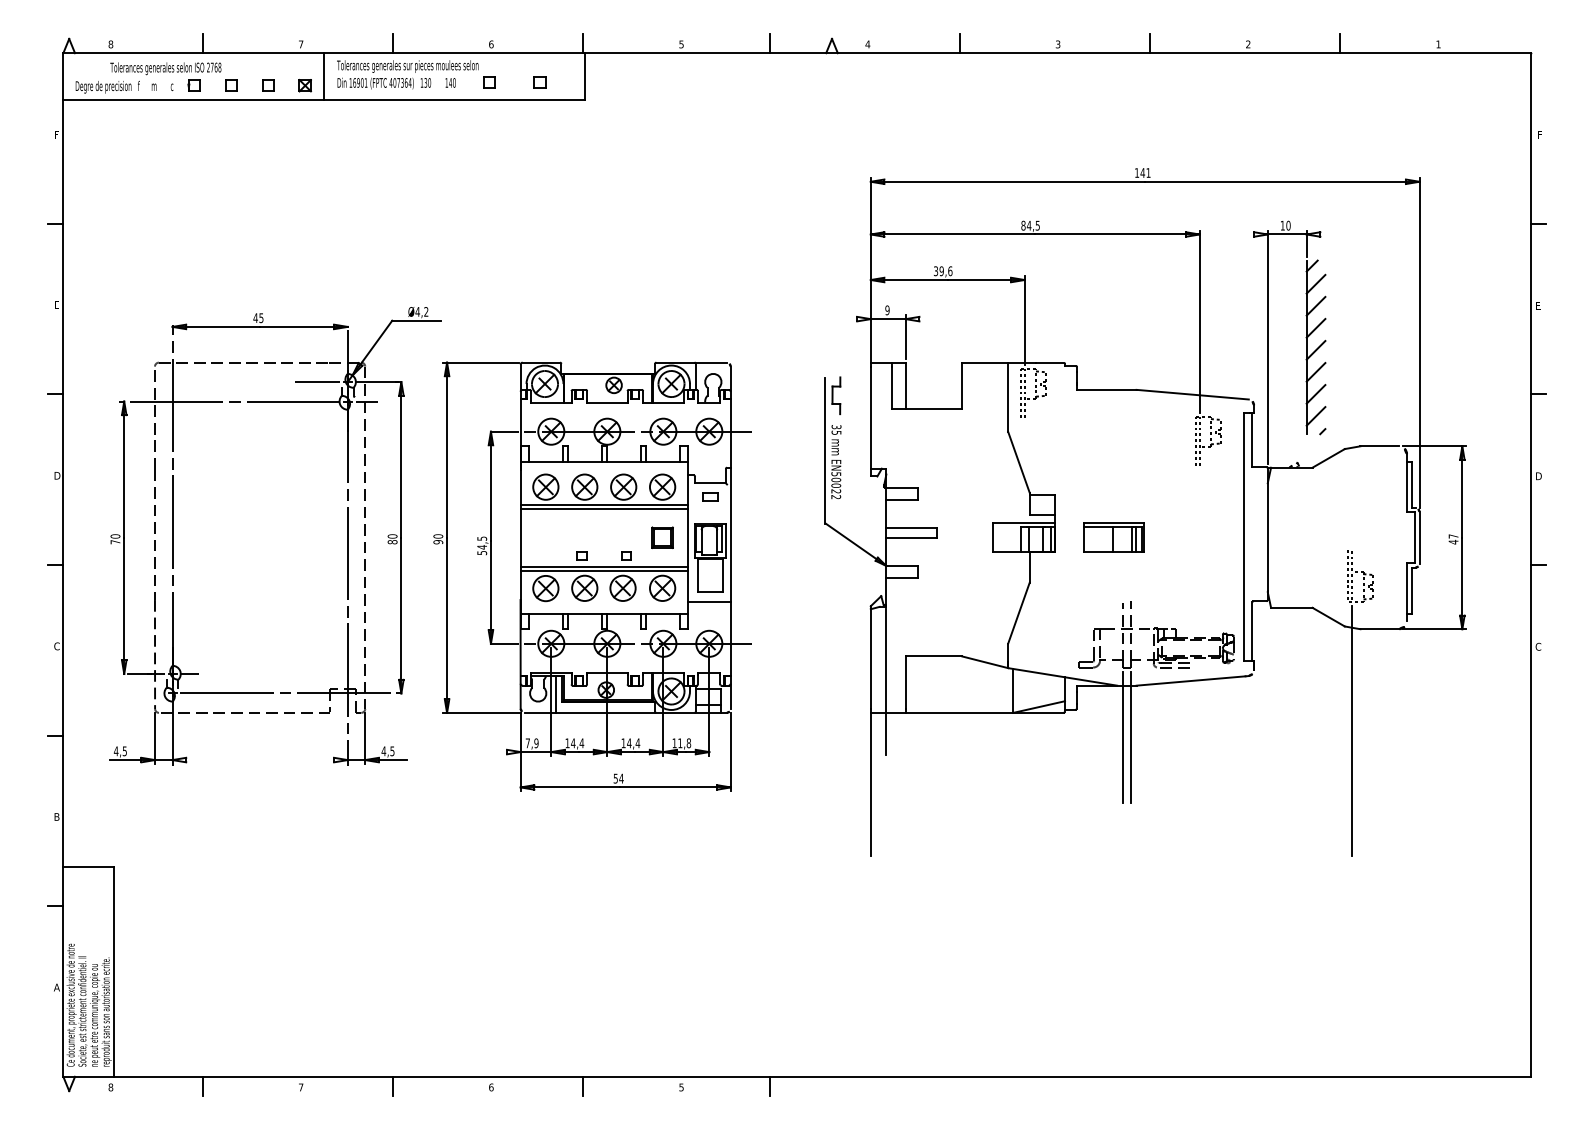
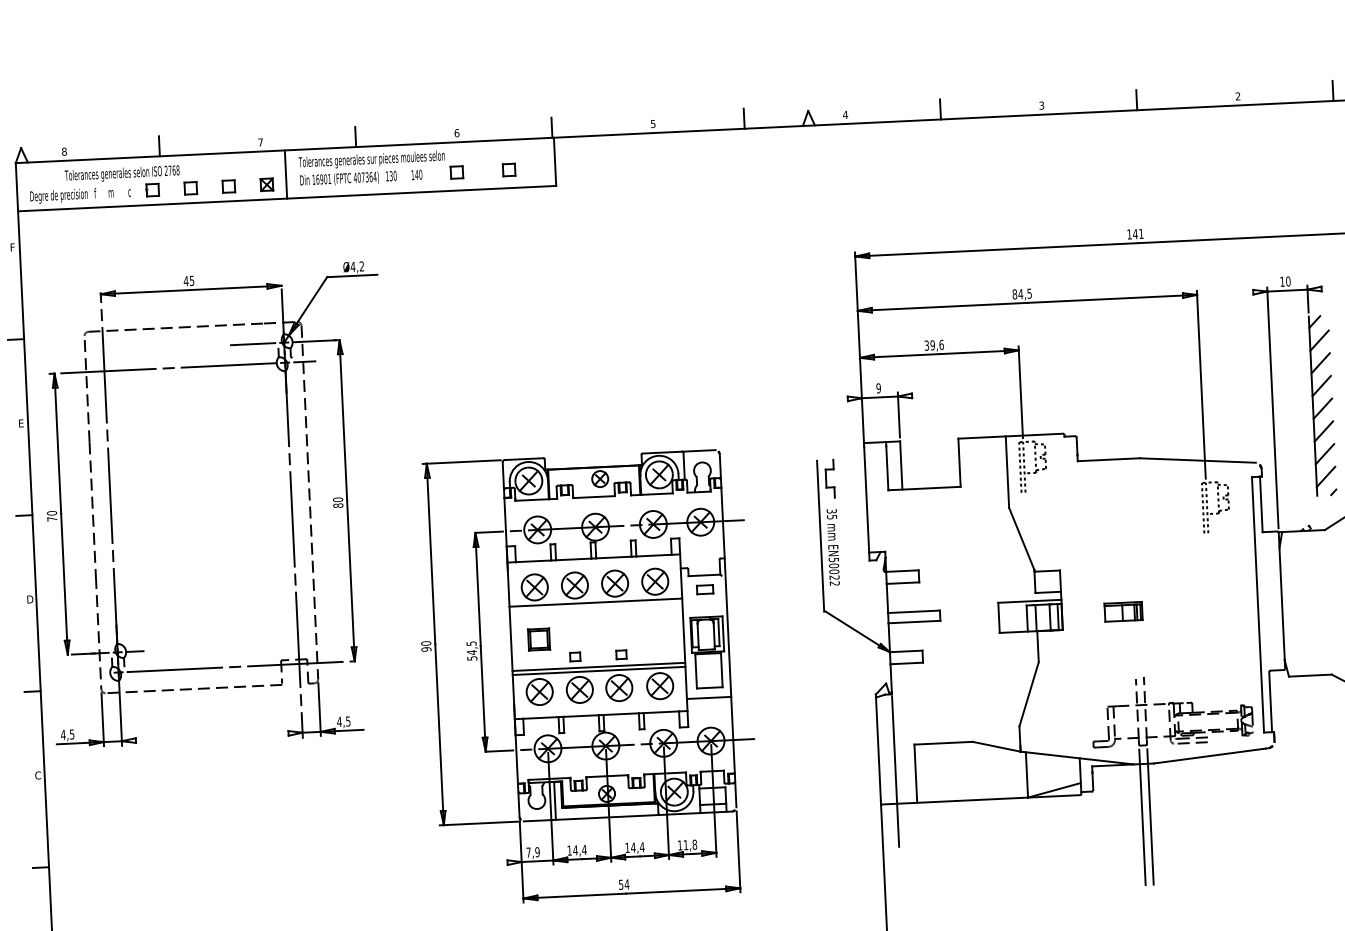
line: (603, 508) -> (595, 606), removed
part: (347, 536) -> (291, 502), moved
part: (662, 537) -> (538, 639), moved
part: (1113, 537) -> (1122, 611), size x0.6

